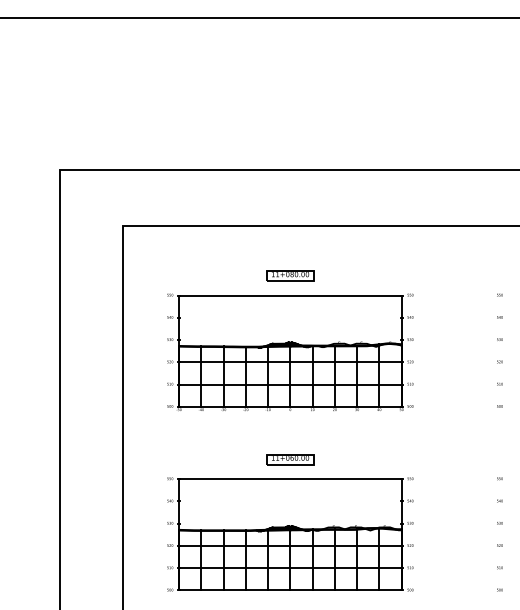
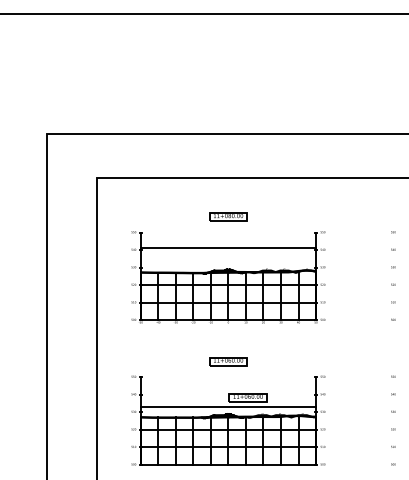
line: (290, 295) -> (228, 248), moved
line: (290, 479) -> (228, 407), moved
part: (315, 505) -> (248, 397), added

